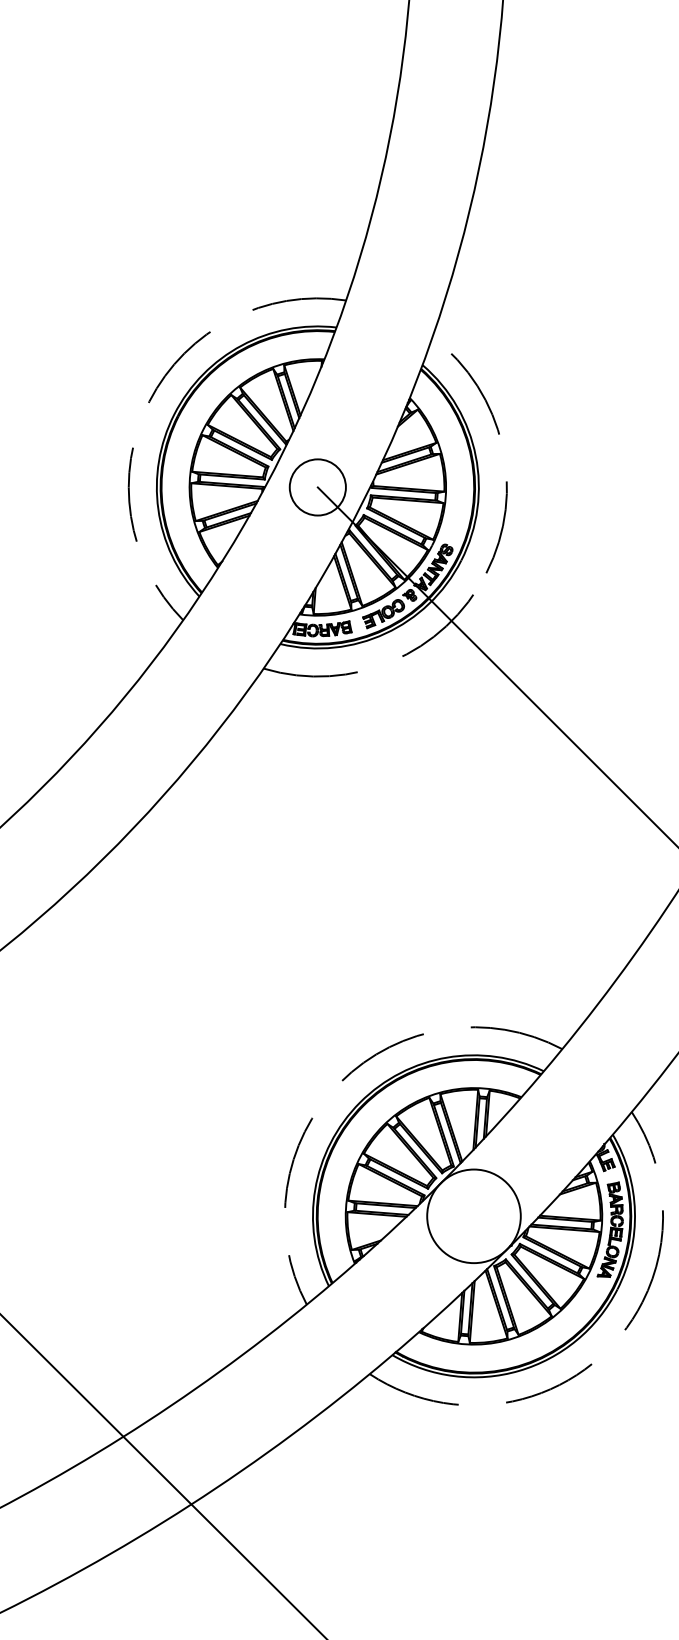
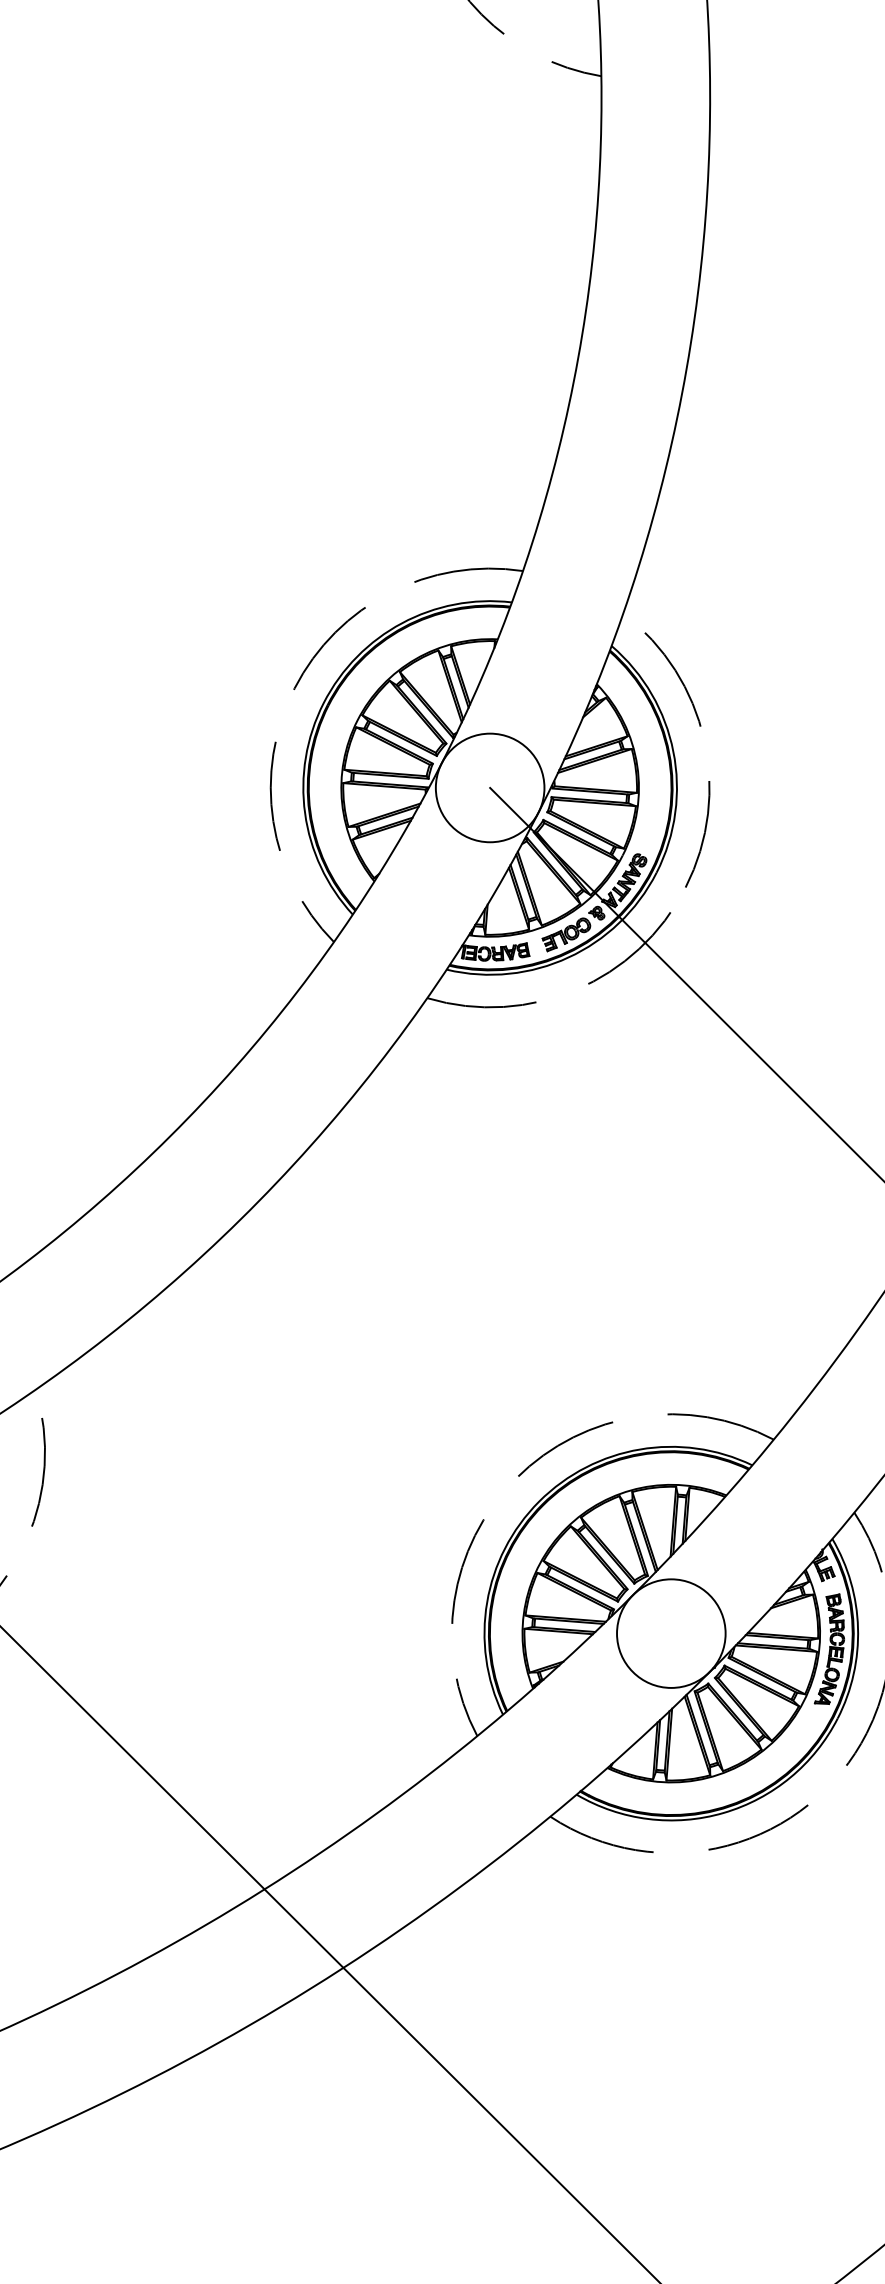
circle: (317, 487) -> (489, 787), size x1.67

